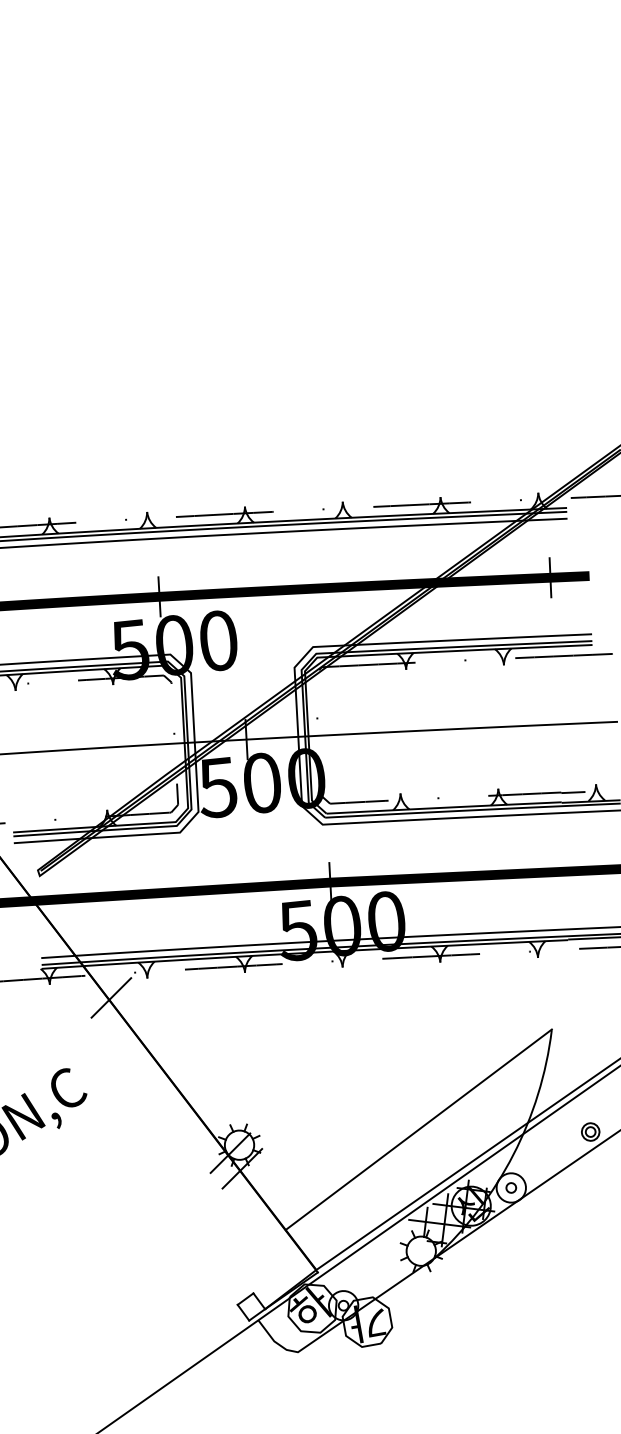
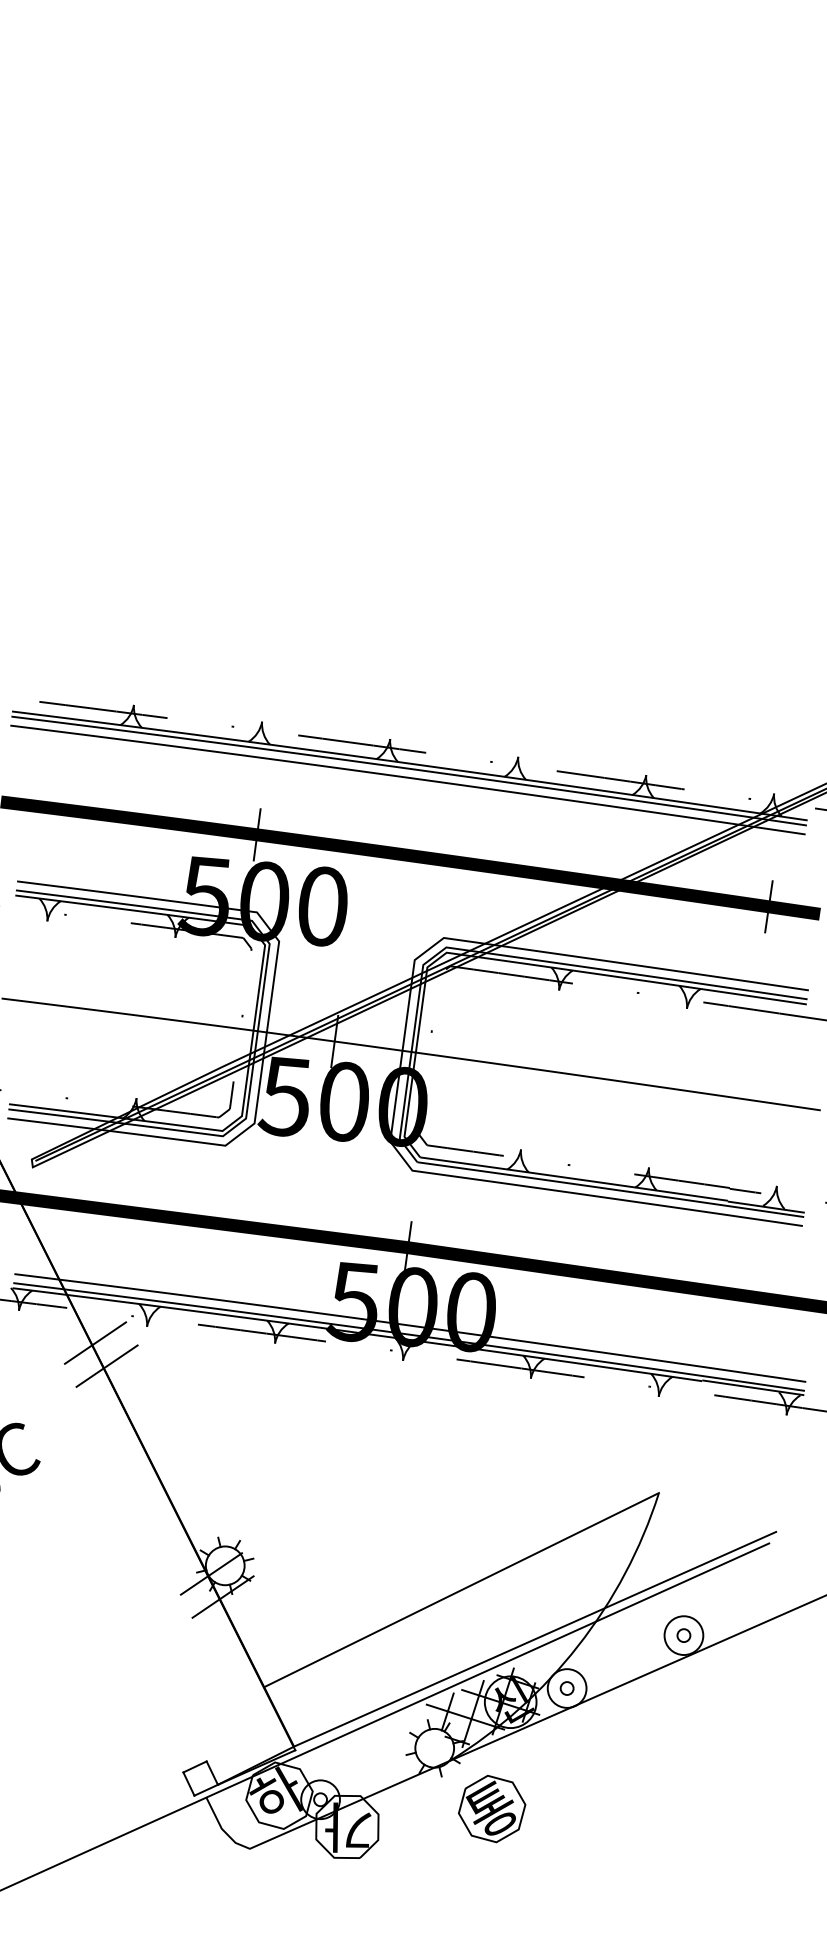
line: (122, 1013) -> (106, 1365), added
circle: (590, 1132) -> (683, 1635), size x1.67
part: (472, 1287) -> (492, 1808), added

